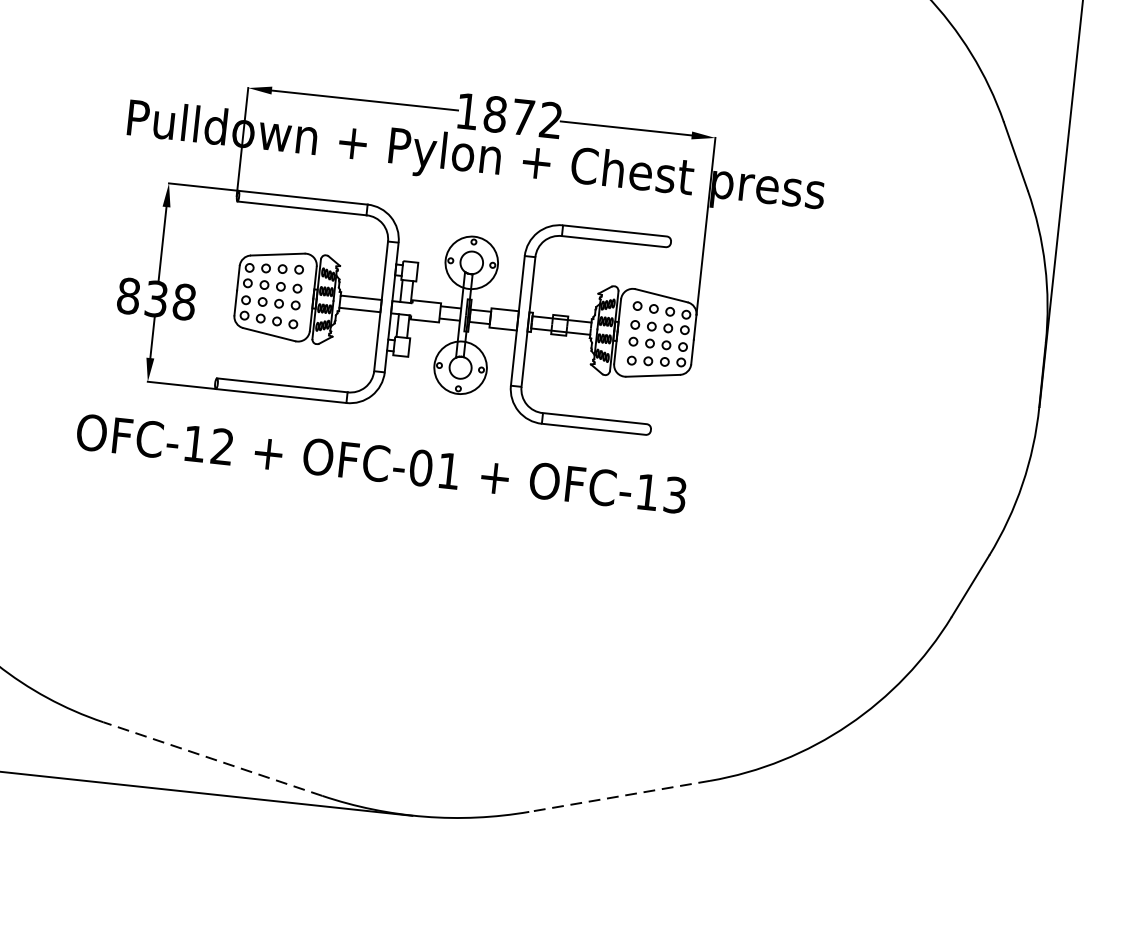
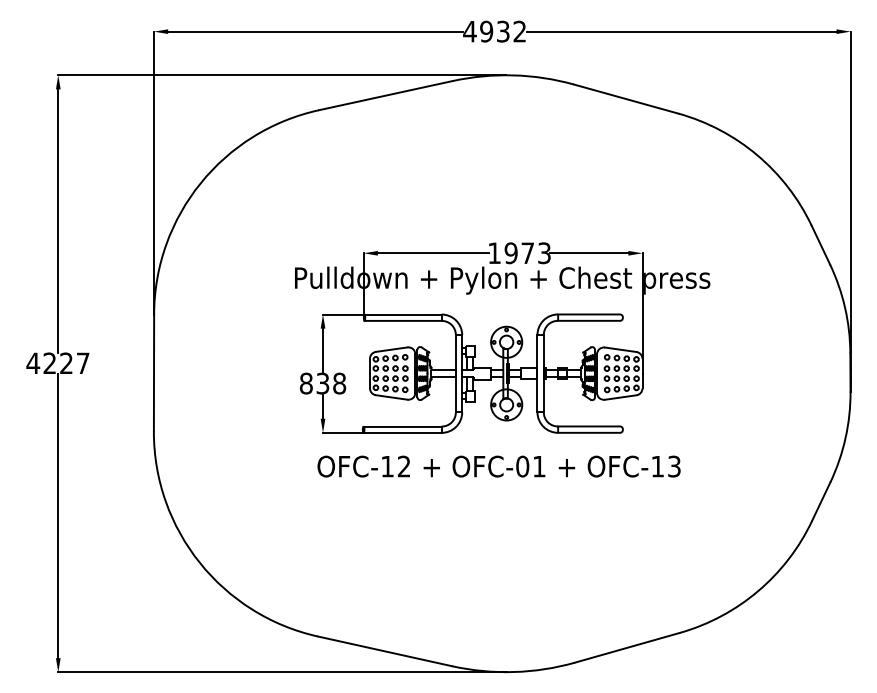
text: (522, 117) -> (527, 253), 1872 -> 1973
text: (380, 463) -> (498, 466), moved
line: (213, 759) -> (385, 651), dashed -> solid
line: (619, 795) -> (627, 647), dashed -> solid

